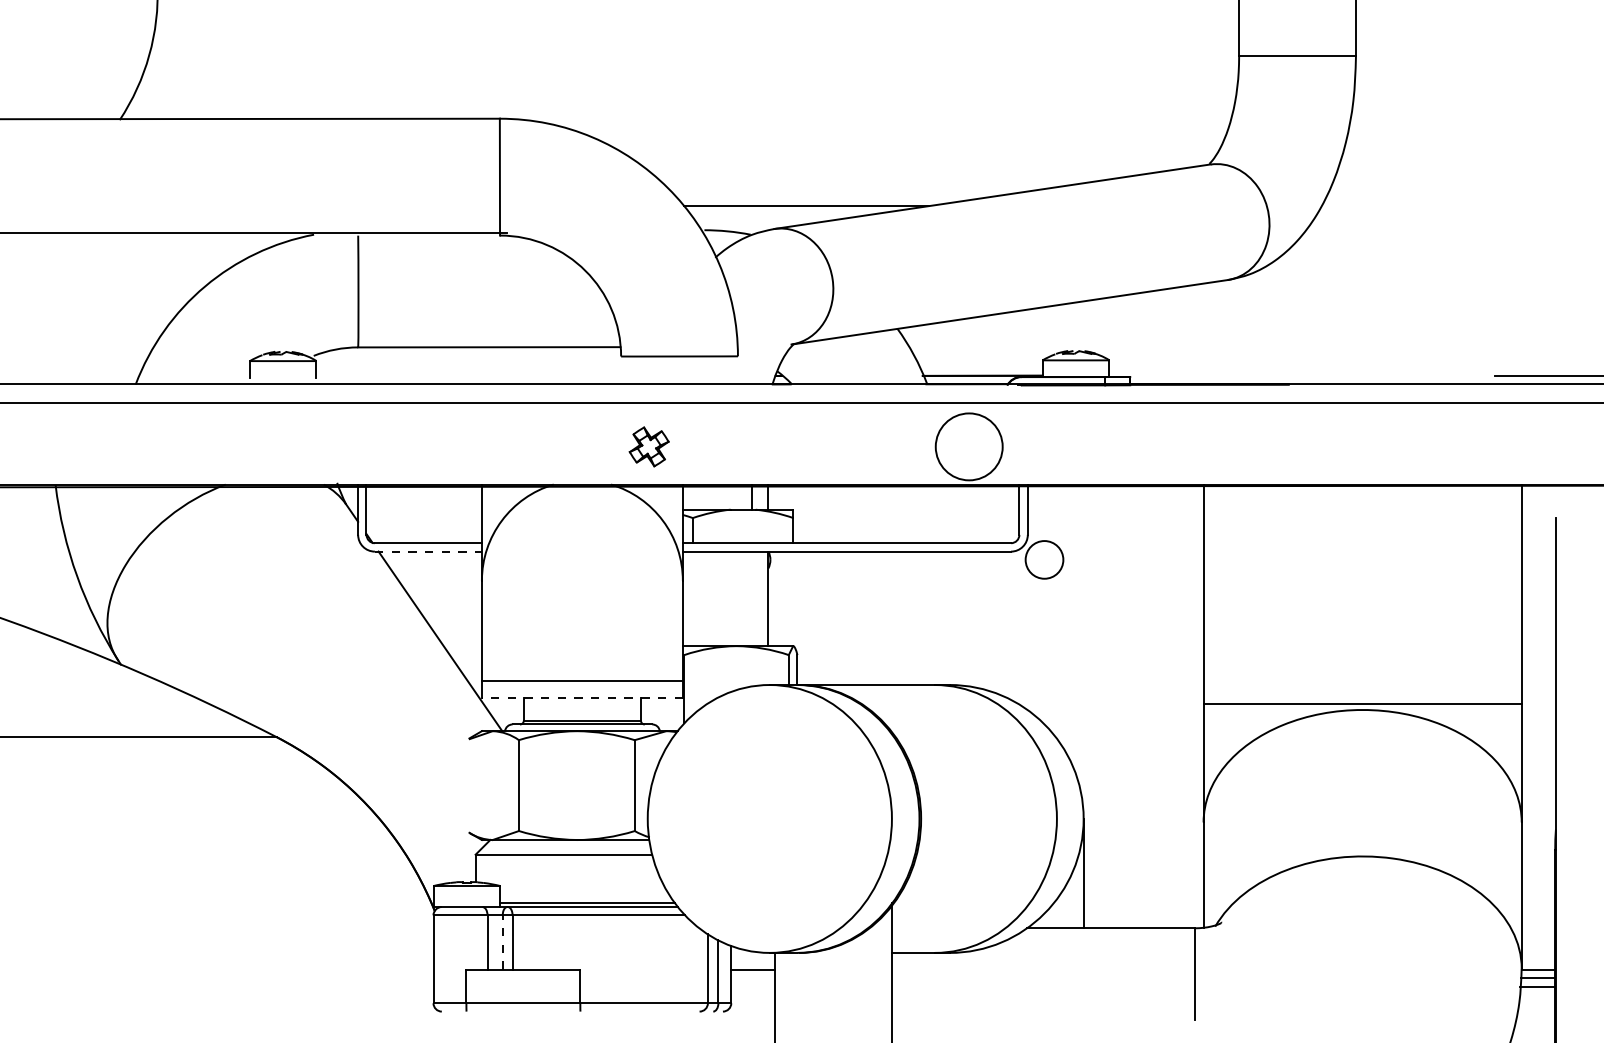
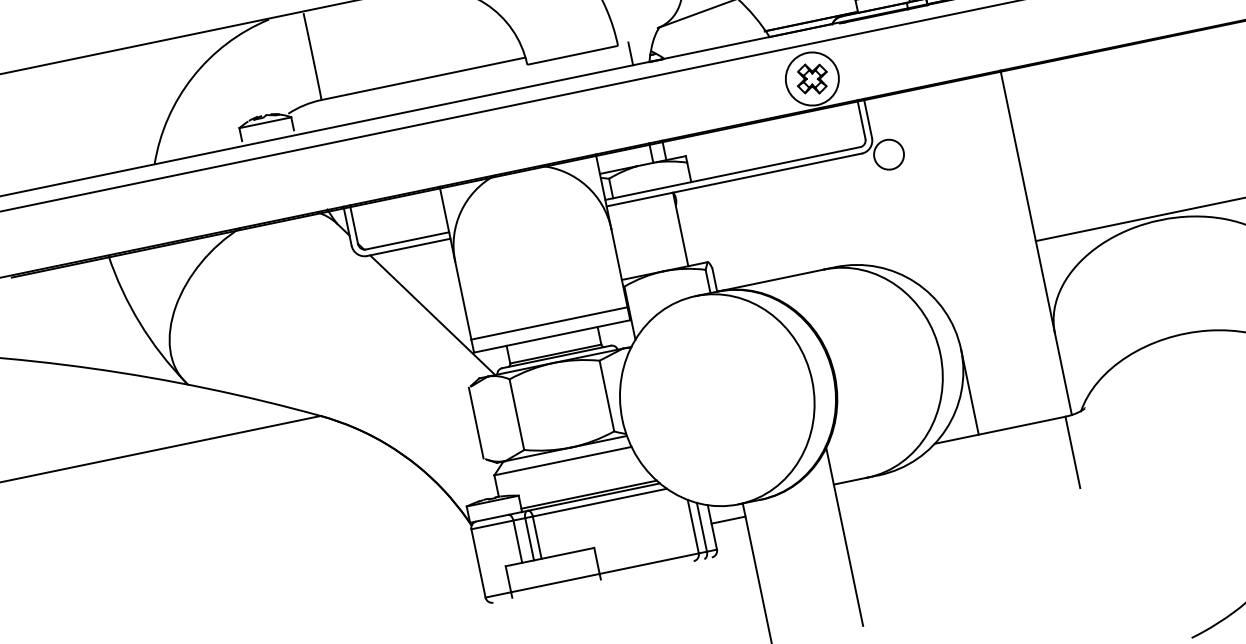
line: (751, 369) -> (630, 53), added
part: (648, 446) -> (811, 78), moved
line: (428, 551) -> (408, 247), dashed -> solid
line: (581, 698) -> (551, 336), dashed -> solid
line: (466, 785) -> (476, 423), added
line: (502, 942) -> (529, 539), dashed -> solid

